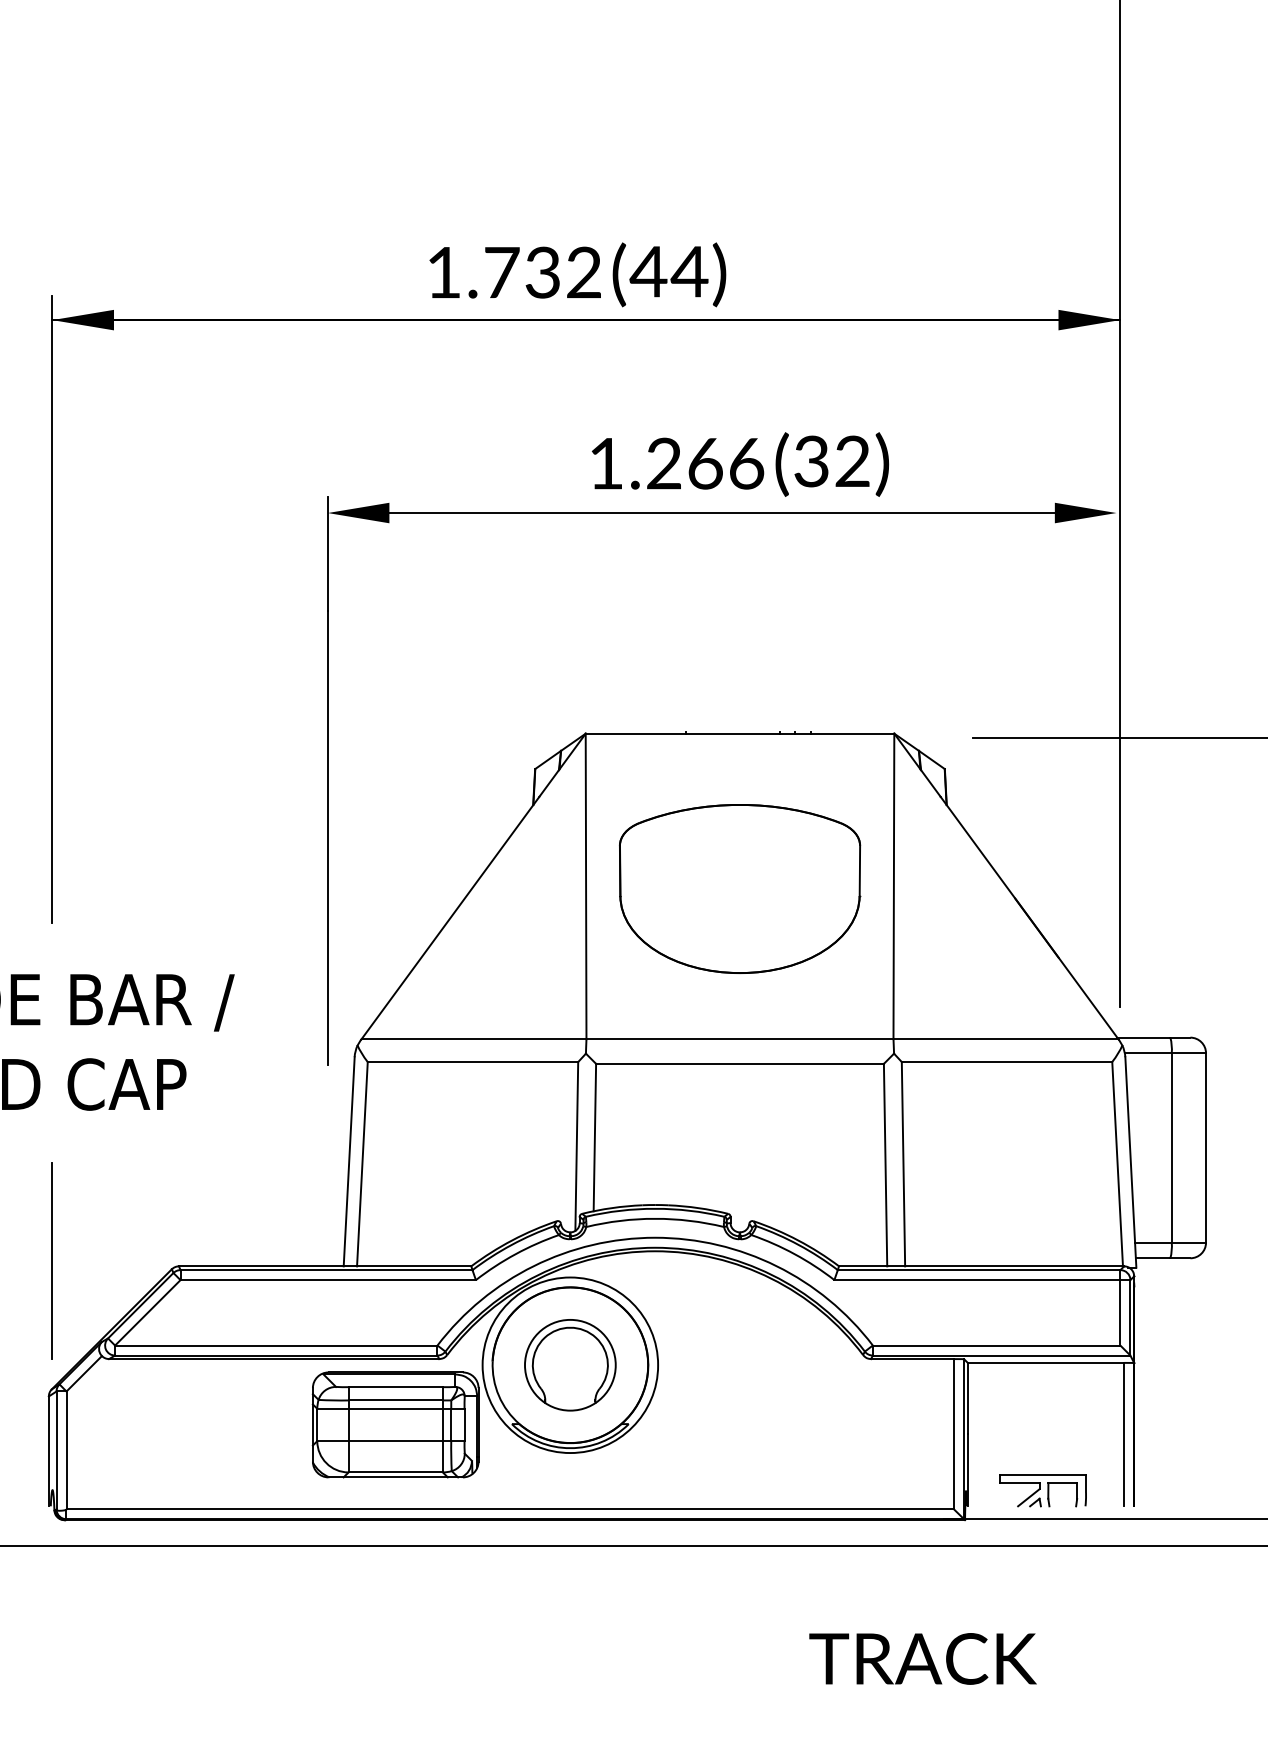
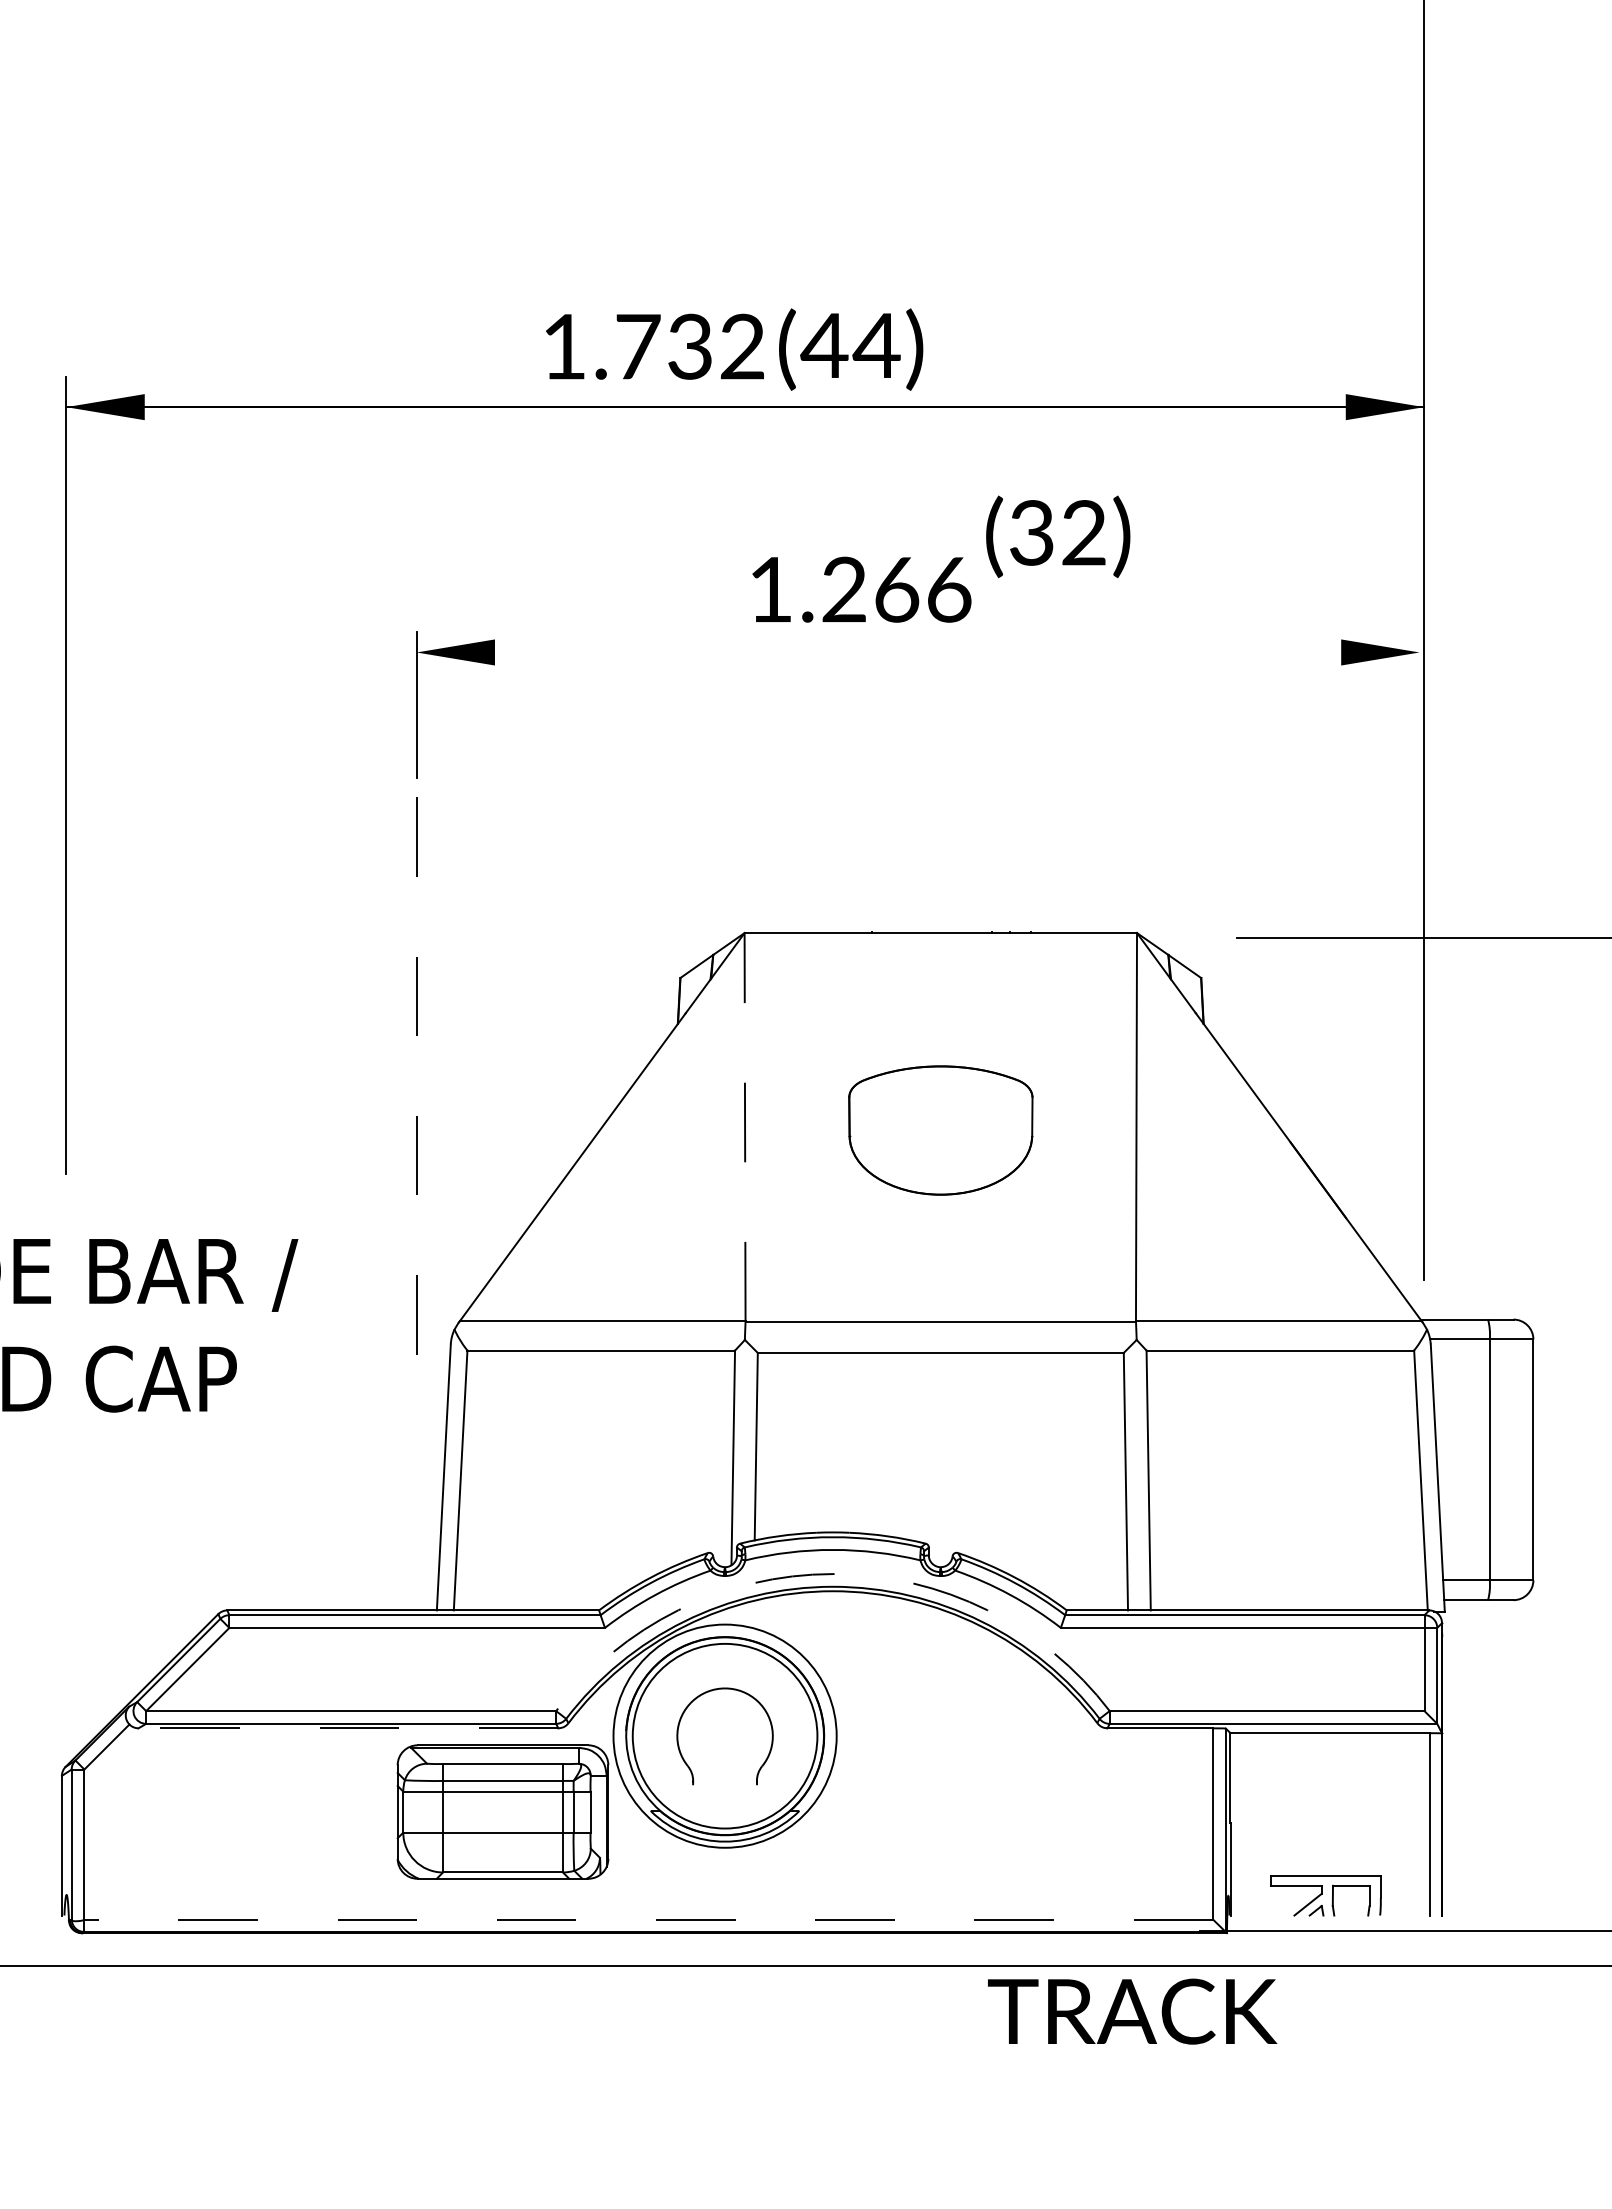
text: (832, 464) -> (1058, 536), moved
line: (721, 513) -> (917, 652), removed
line: (327, 837) -> (416, 1065), solid -> dashed
line: (586, 885) -> (745, 1126), solid -> dashed
part: (739, 888) -> (940, 1130), size x0.6
arc: (654, 1238) -> (832, 1574), solid -> dashed
line: (52, 1260) -> (66, 1603), removed
line: (274, 1359) -> (348, 1728), solid -> dashed
circle: (569, 1364) -> (724, 1735), size x1.6
line: (510, 1509) -> (648, 1919), solid -> dashed
text: (923, 1658) -> (1132, 2011), moved

